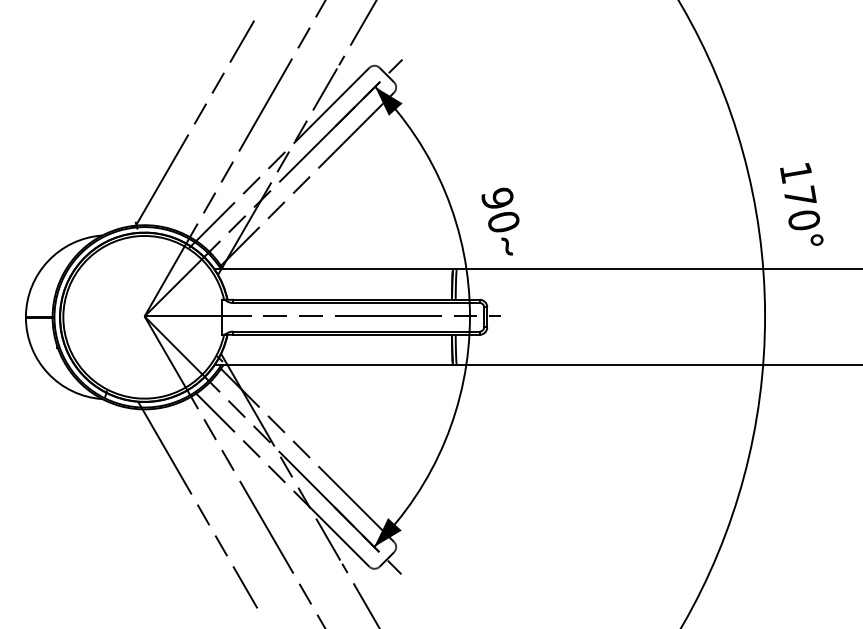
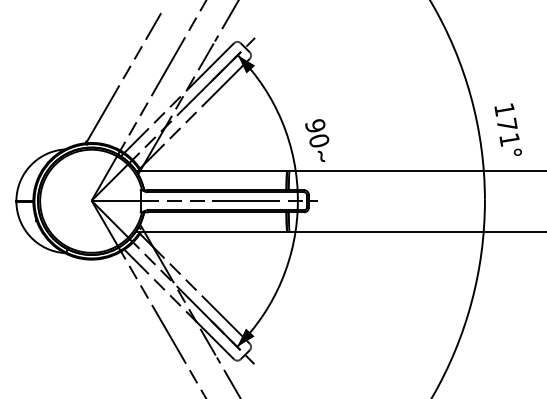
text: (803, 219) -> (509, 139), 170° -> 171°
line: (198, 503) -> (125, 319), removed

